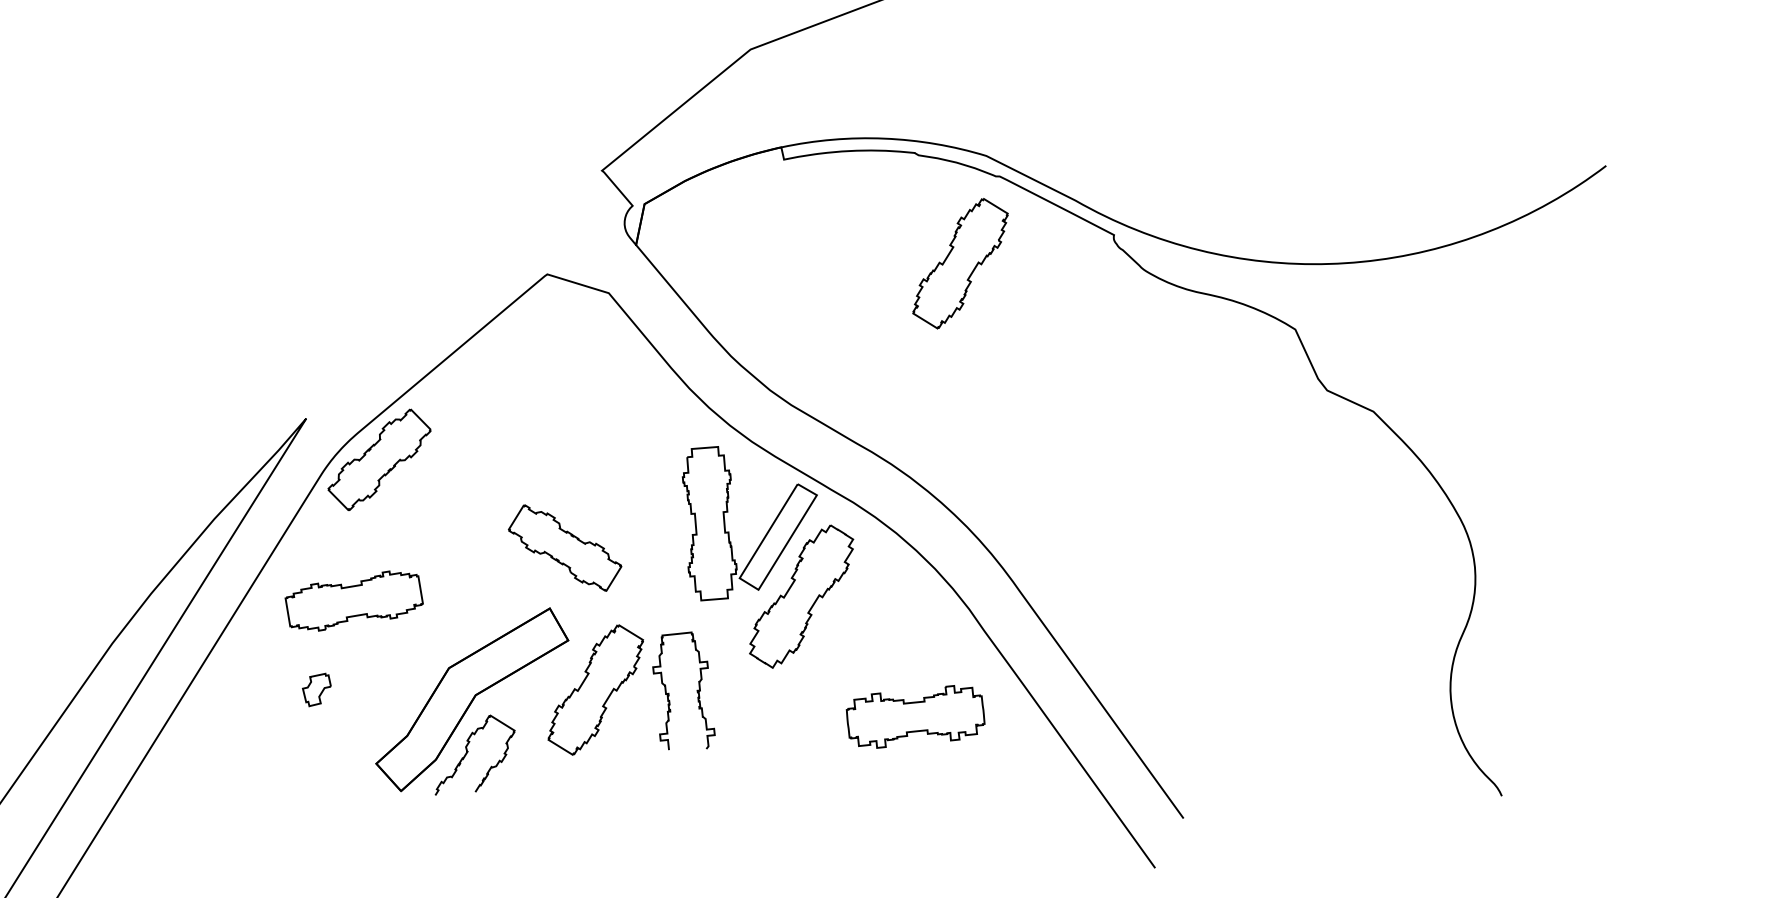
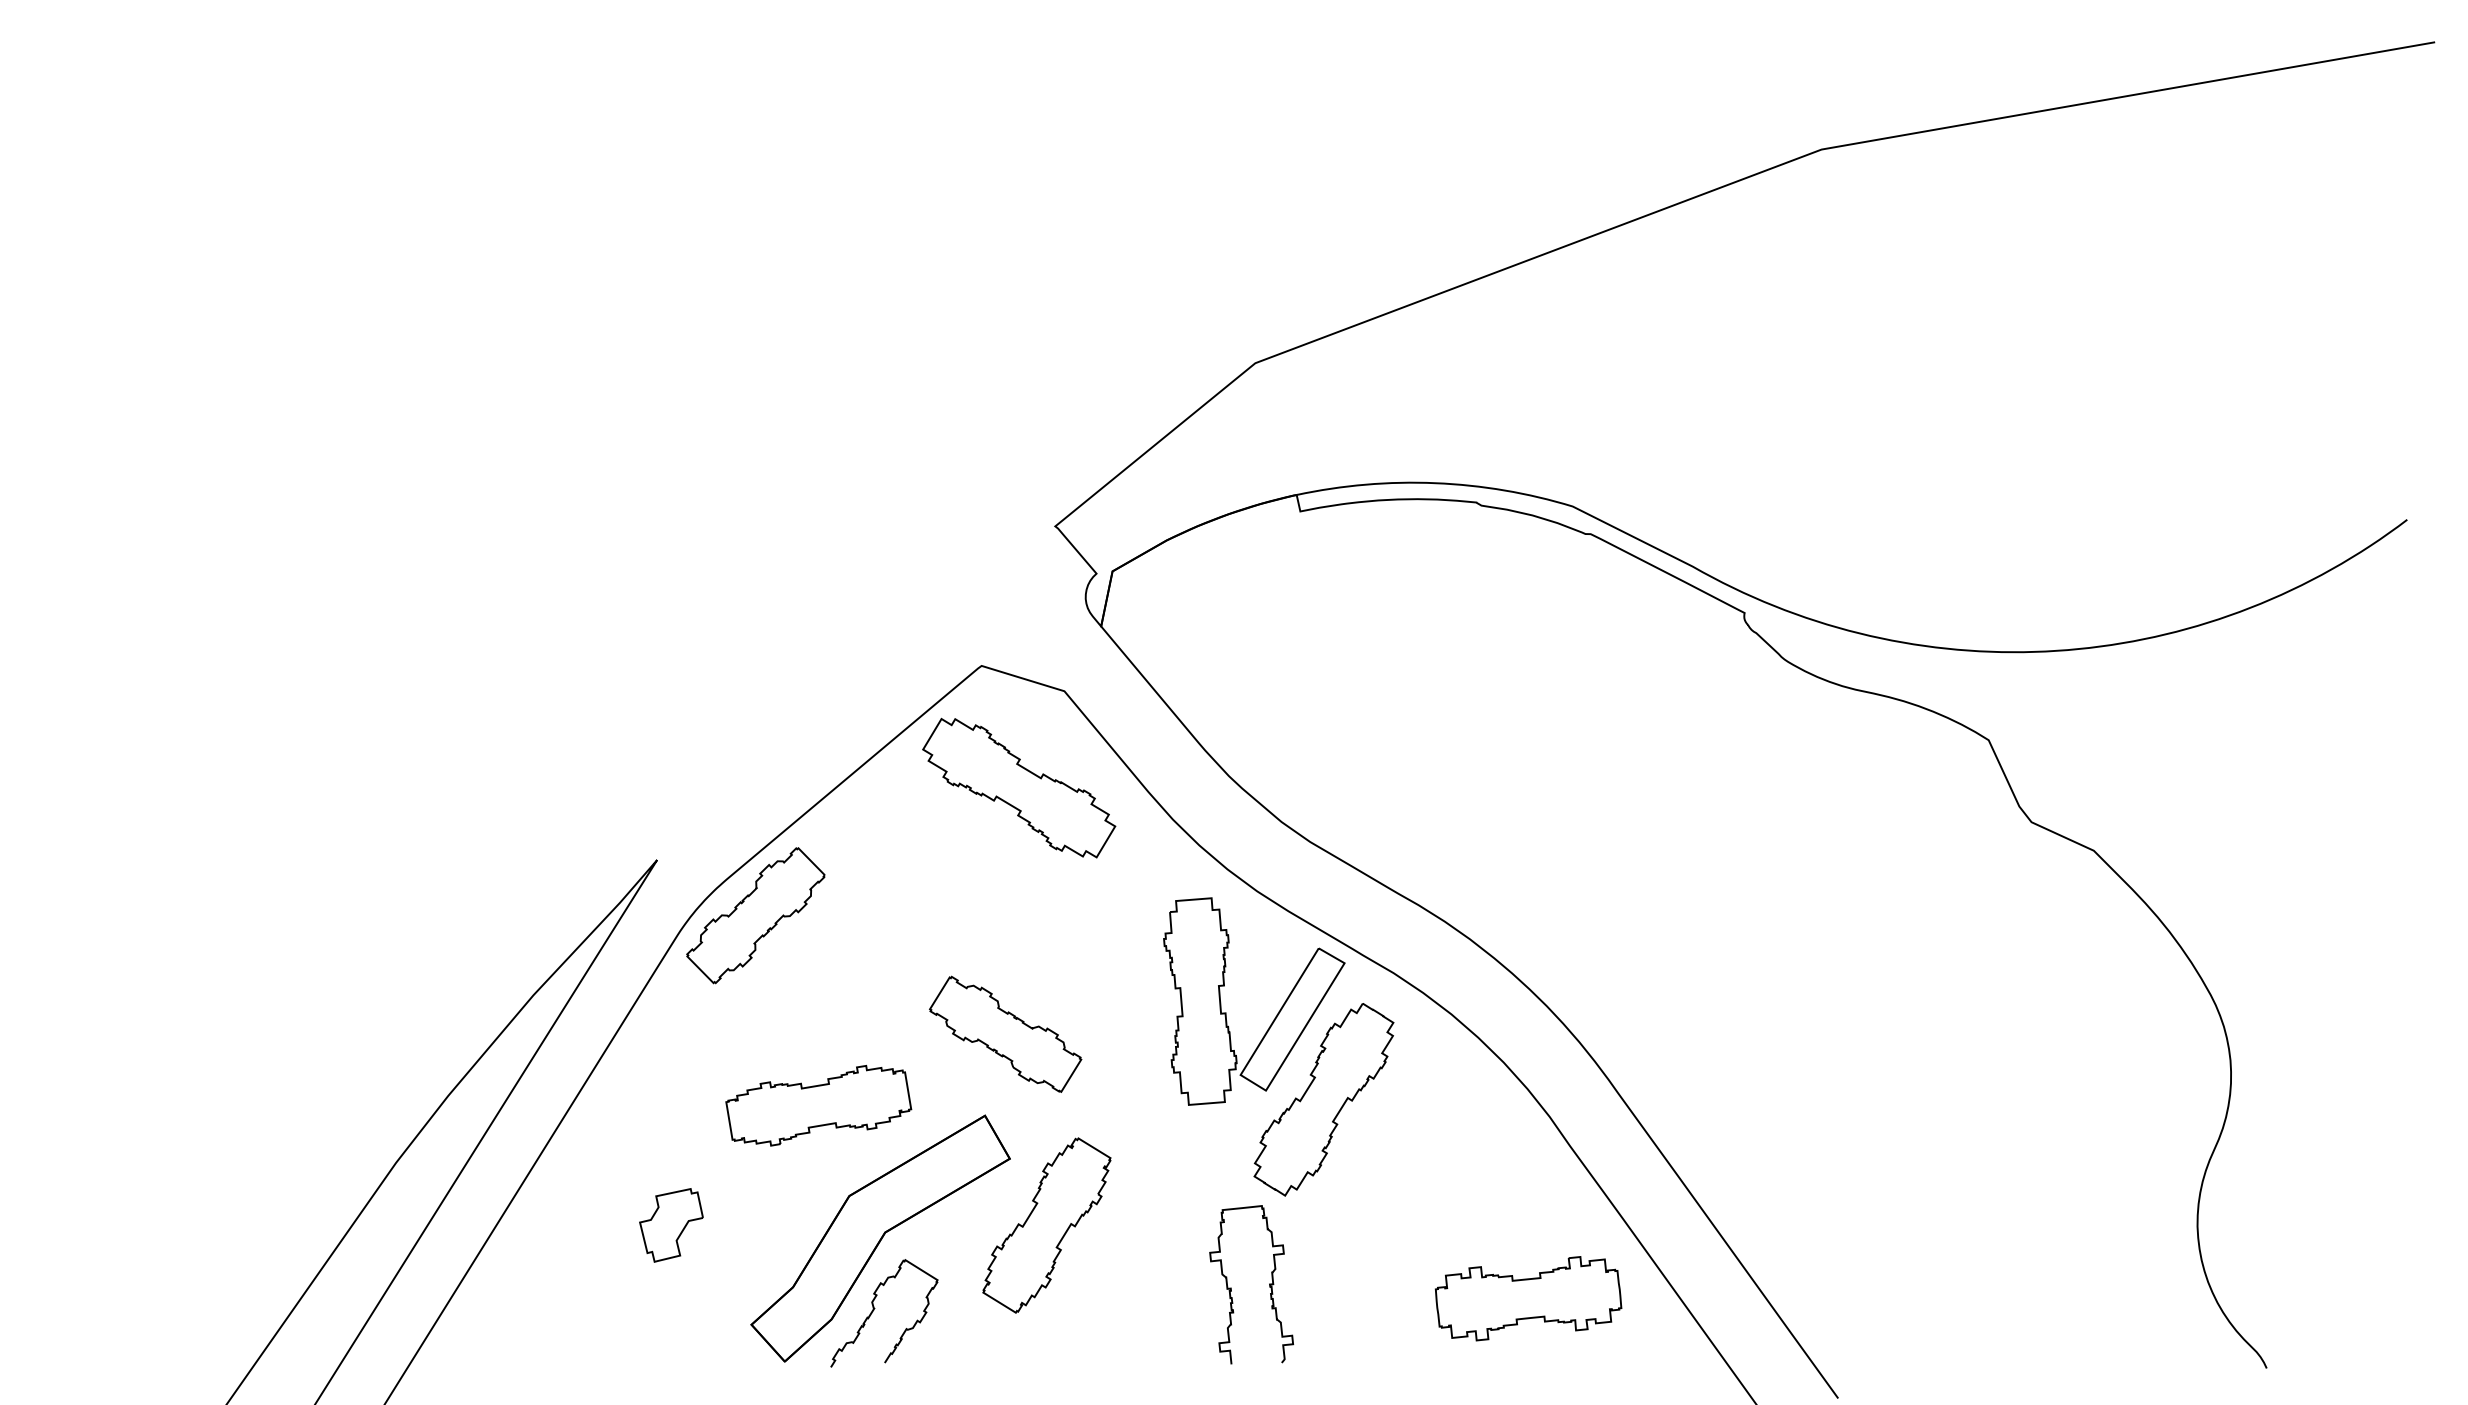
part: (960, 263) -> (1537, 651), removed
part: (575, 364) -> (1019, 787), added
part: (354, 600) -> (818, 1105), moved
part: (316, 690) -> (671, 1225), size x1.67
curve: (697, 690) -> (1269, 1284), moved
part: (915, 716) -> (1528, 1298), moved

